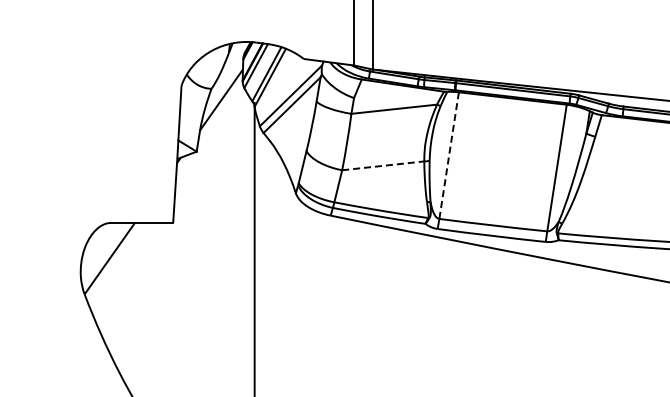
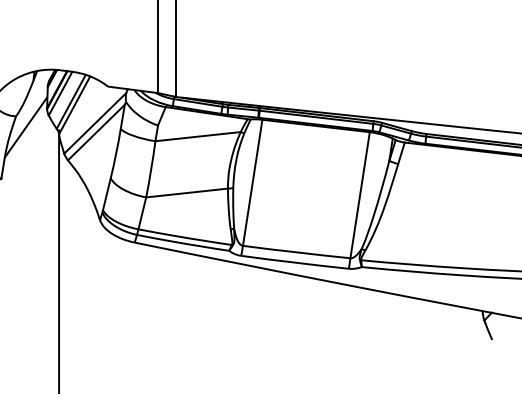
line: (449, 156) -> (253, 183), dashed -> solid
line: (383, 165) -> (187, 192), dashed -> solid

